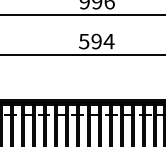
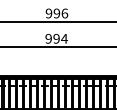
text: (83, 41) -> (48, 38), 594 -> 994

